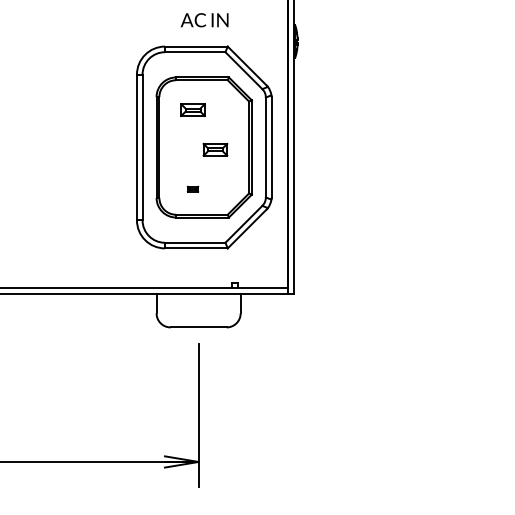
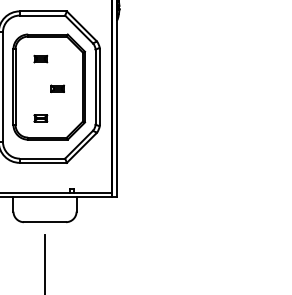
part: (192, 110) -> (40, 59), size x0.71
part: (215, 149) -> (57, 88), size x0.71
part: (192, 189) -> (40, 118), size x1.67

